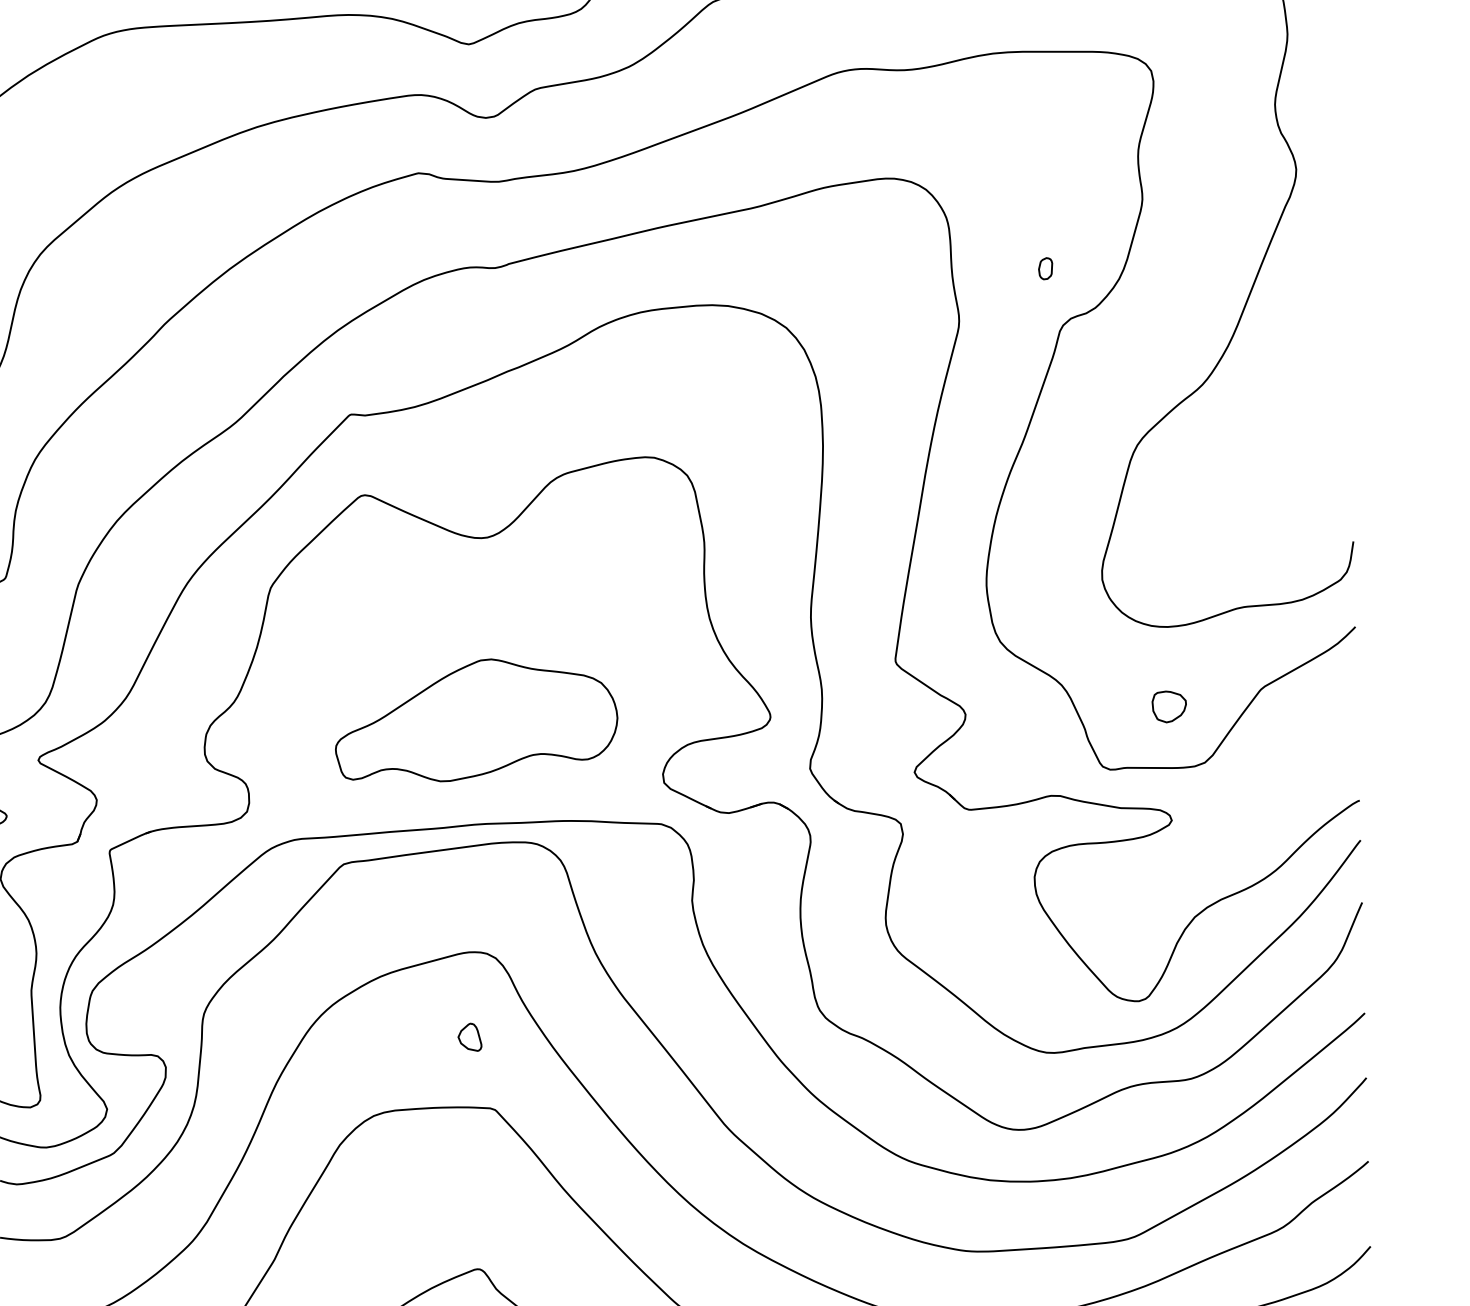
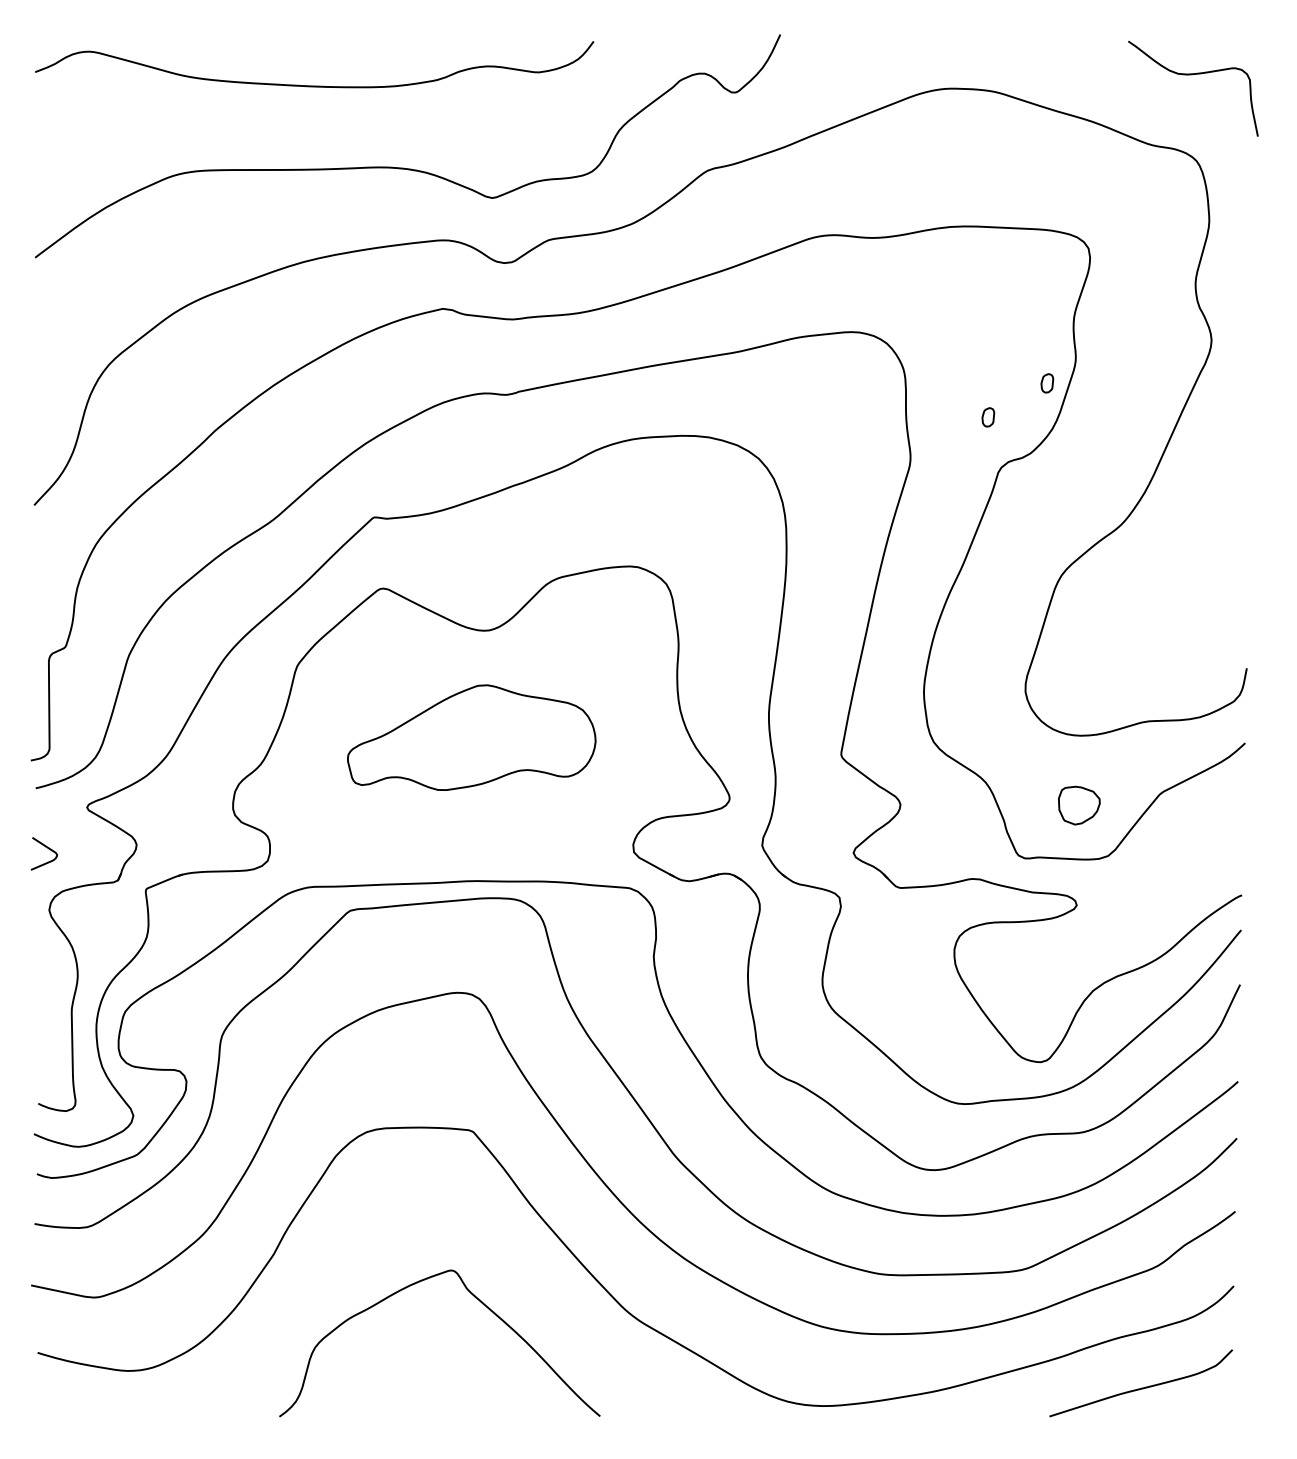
part: (1111, 227) -> (1047, 383), added
part: (1168, 706) -> (1078, 805), size x1.4
part: (475, 719) -> (471, 737), moved
part: (469, 1037) -> (453, 1067), removed

